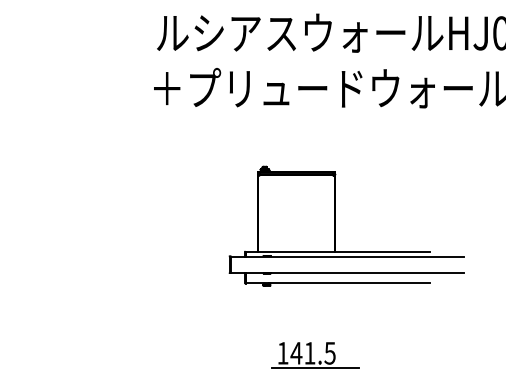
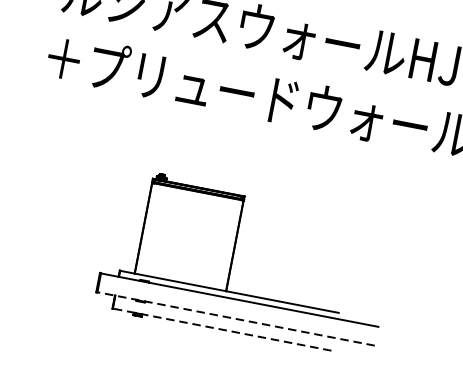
line: (347, 272) -> (236, 318), solid -> dashed
line: (337, 283) -> (221, 329), solid -> dashed

